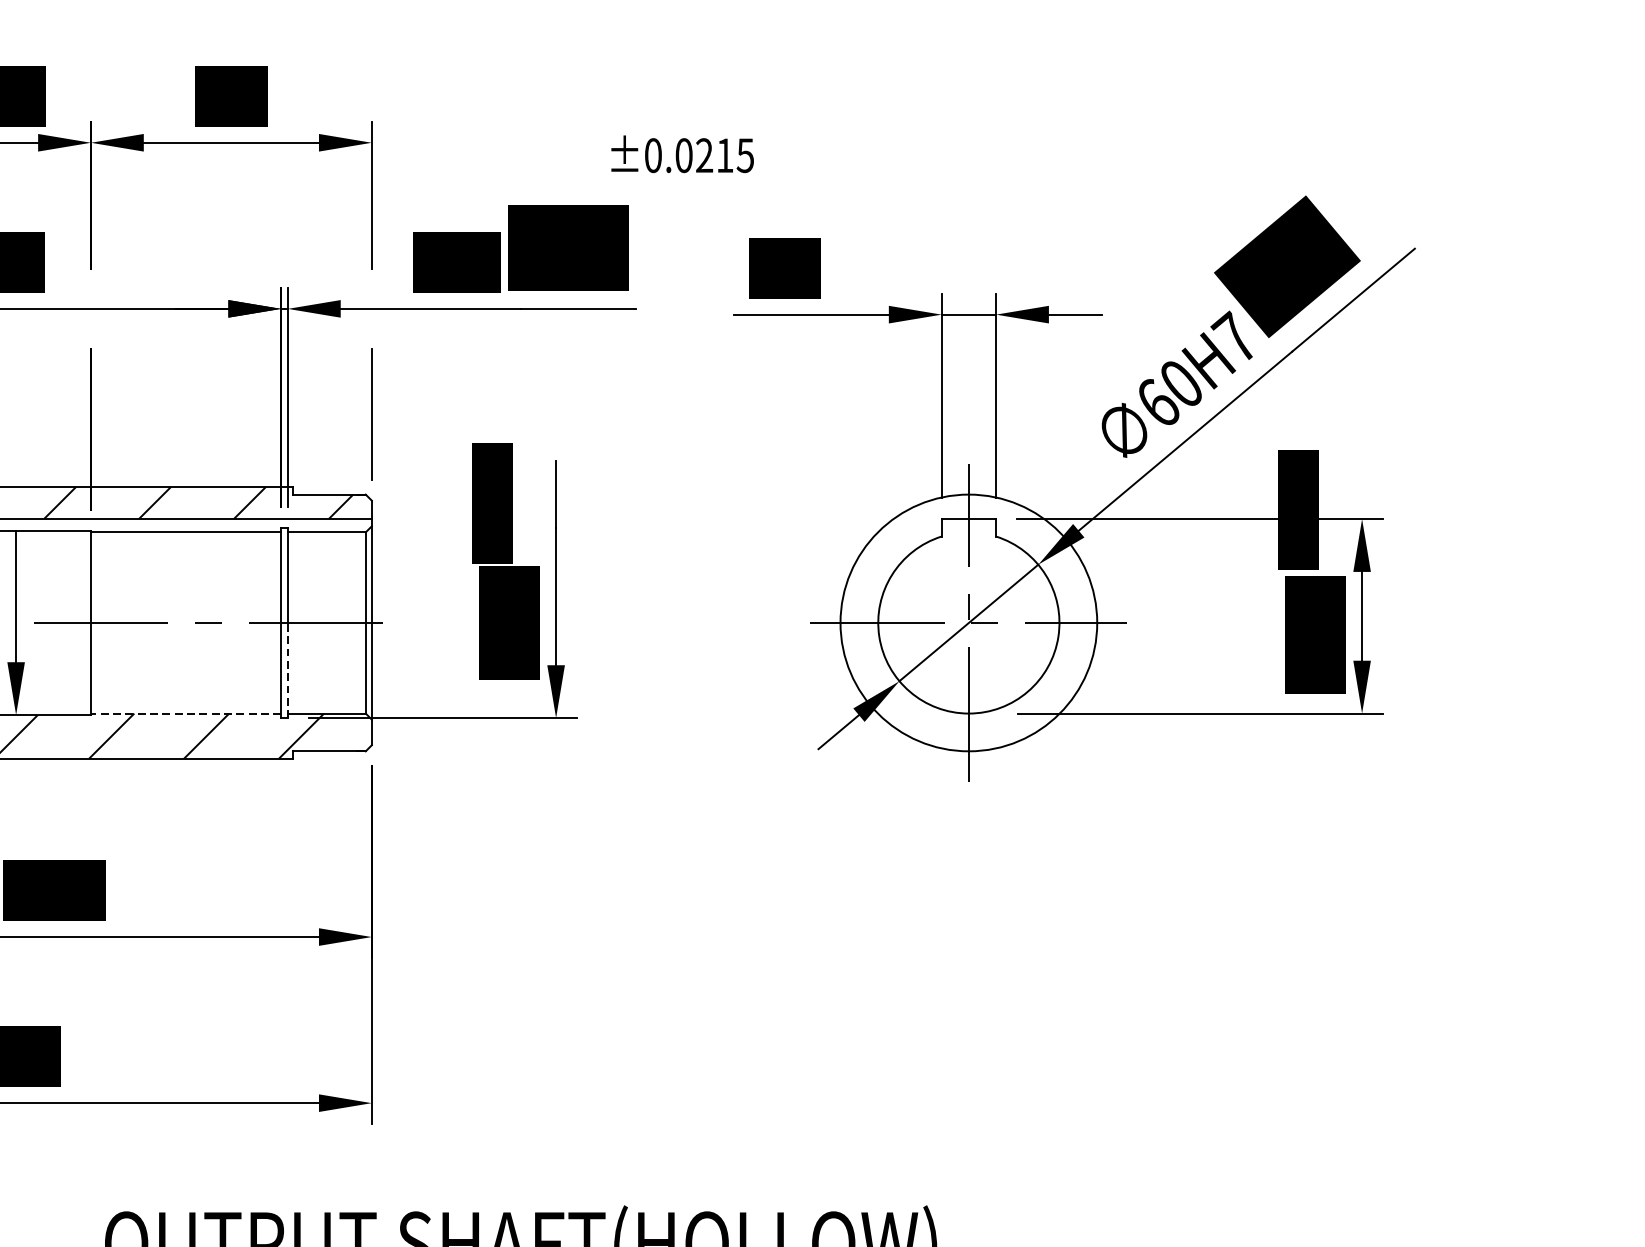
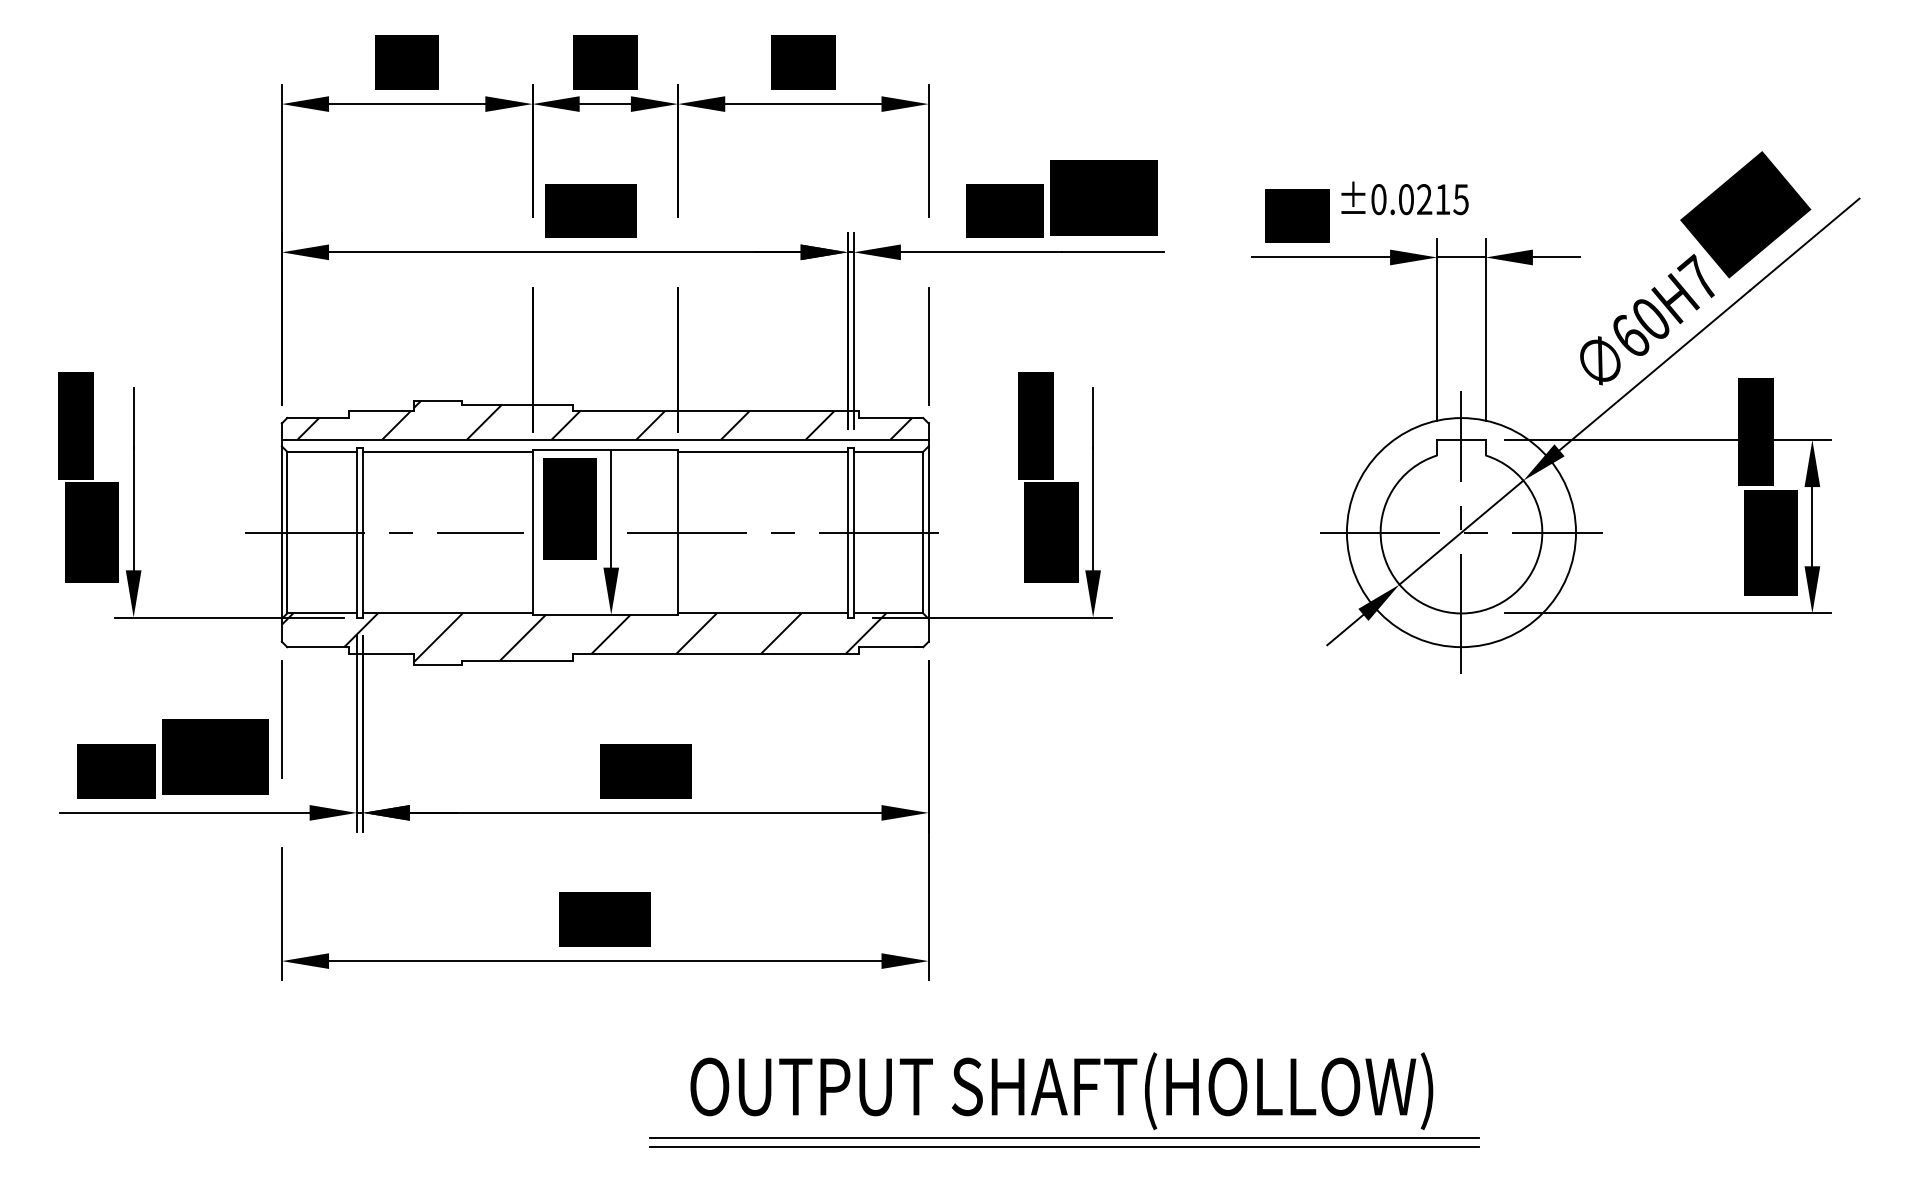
text: (682, 154) -> (1404, 198), moved
line: (287, 669) -> (853, 574), dashed -> solid
line: (185, 713) -> (762, 613), dashed -> solid

